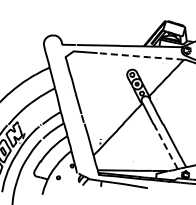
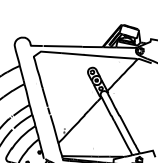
line: (142, 56) -> (101, 56), dashed -> solid
line: (168, 151) -> (124, 139), dashed -> solid

